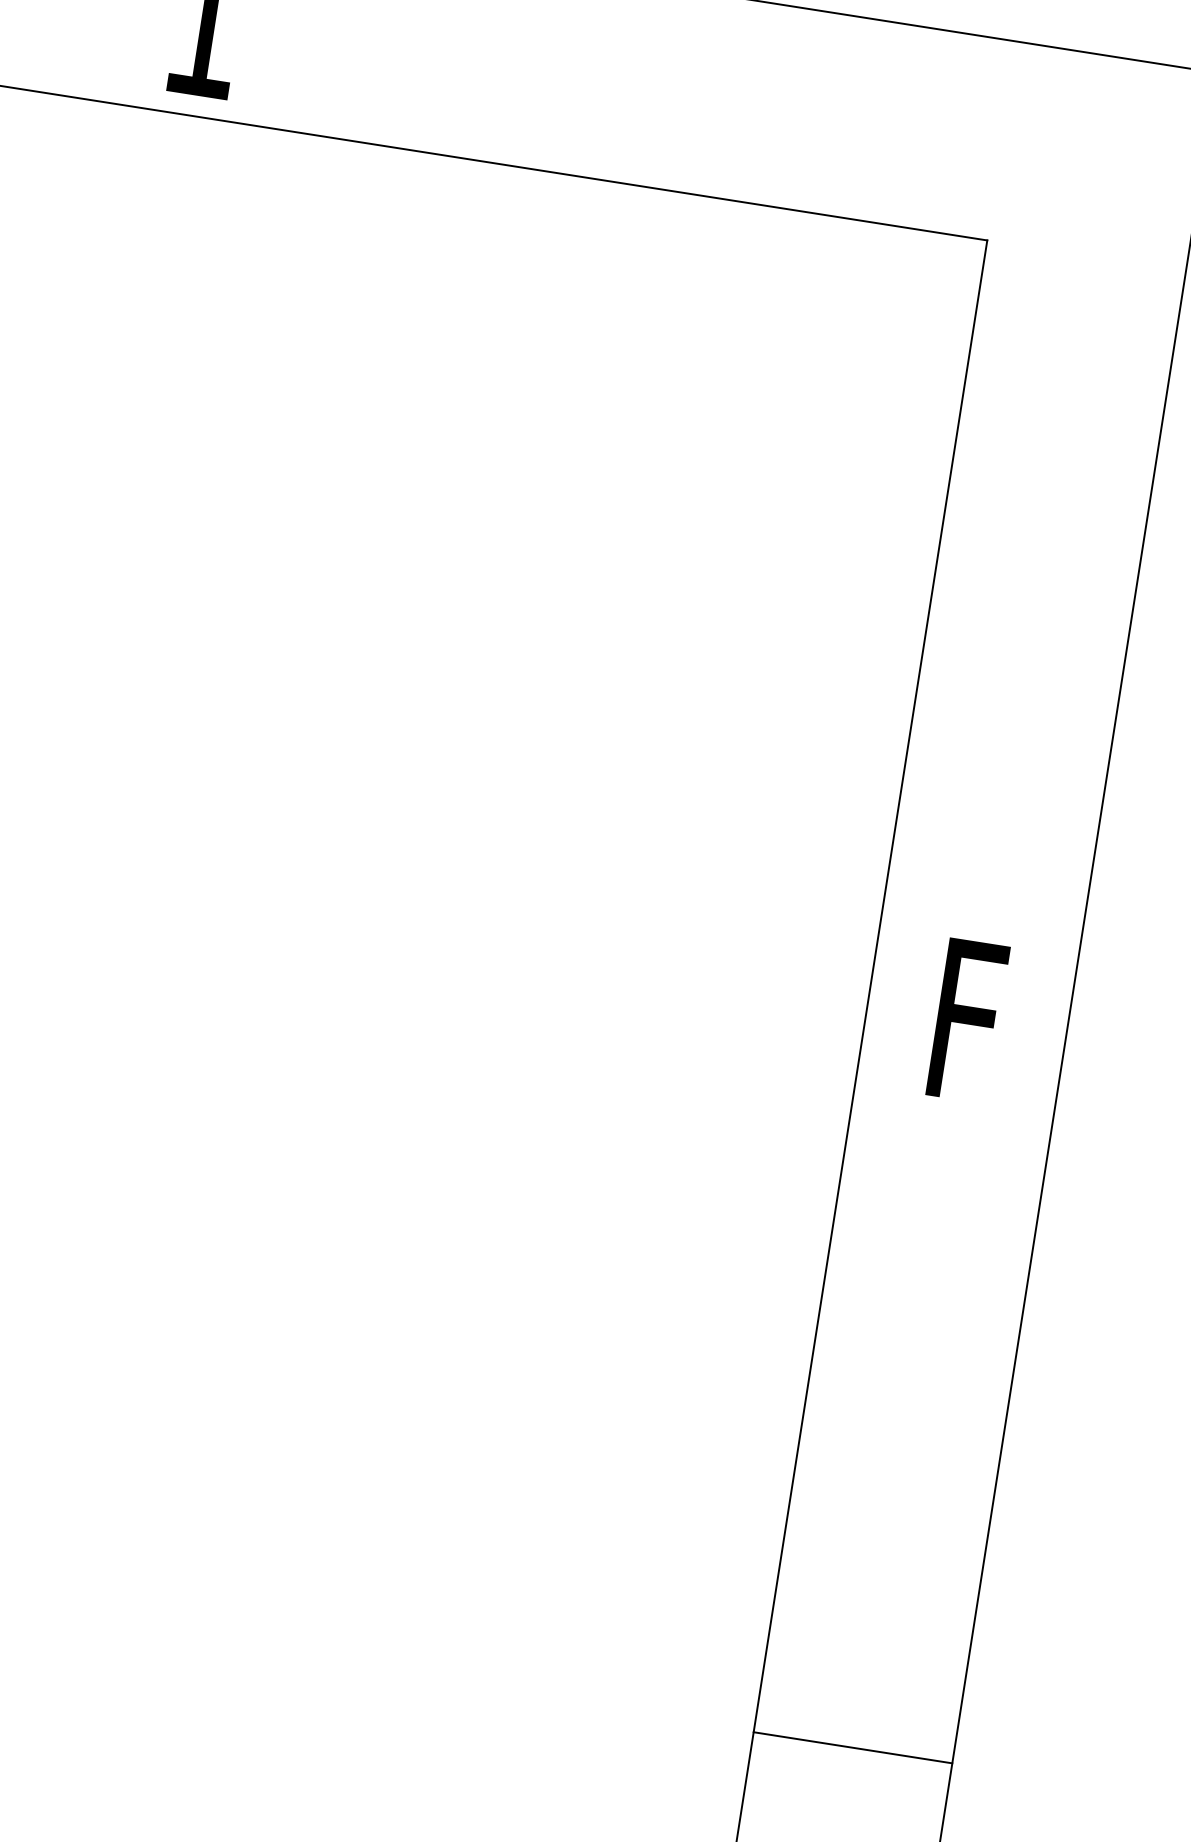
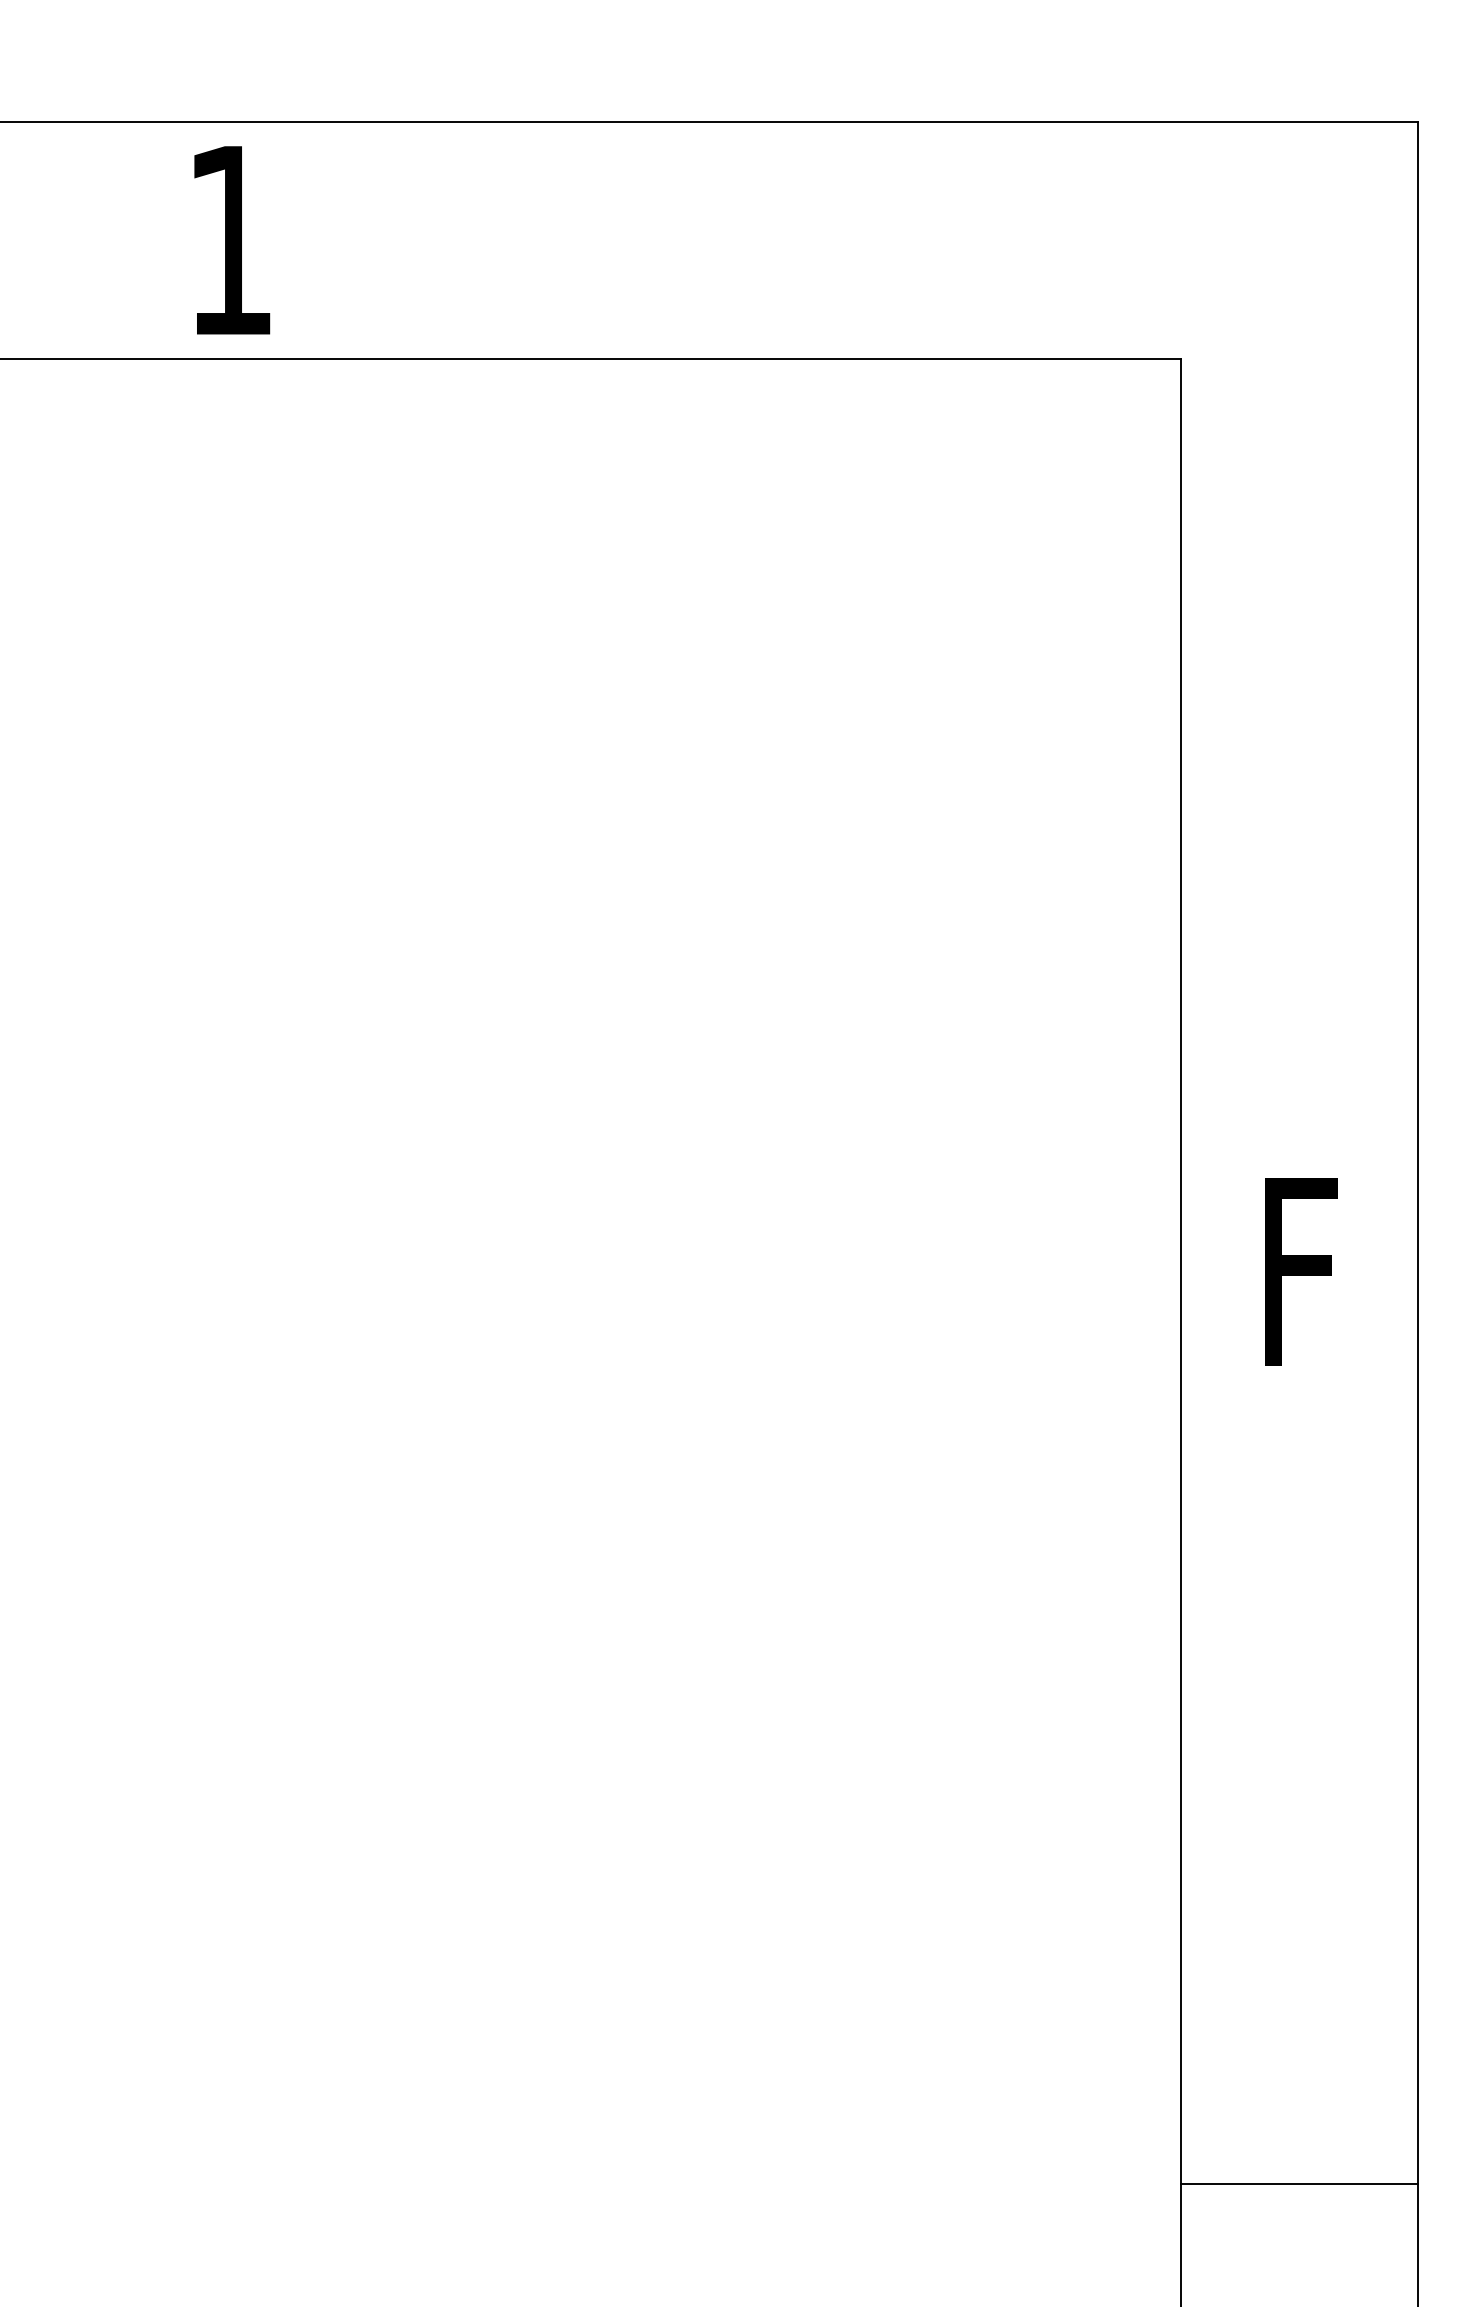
line: (852, 1747) -> (1299, 2184), moved

